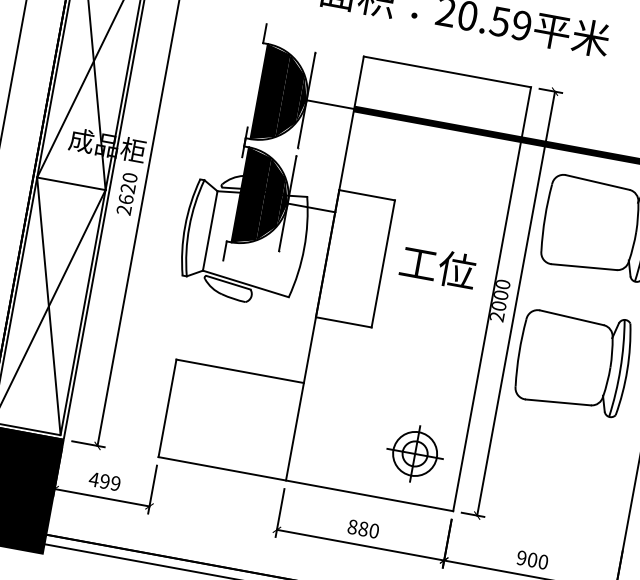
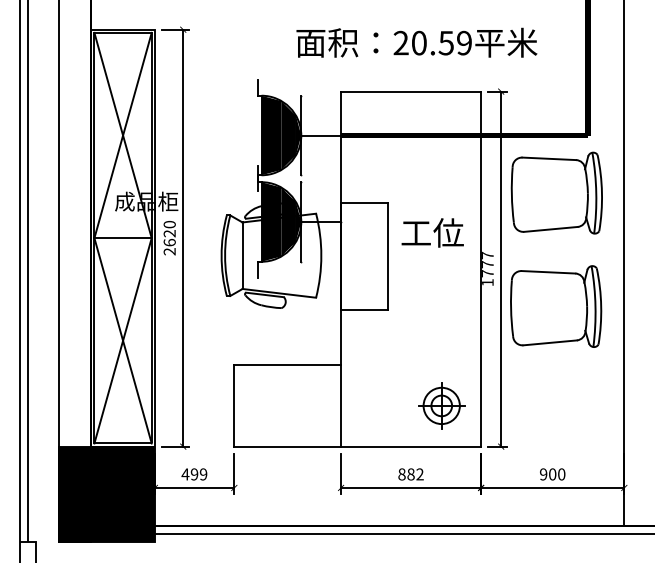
text: (438, 266) -> (432, 232), moved
text: (499, 299) -> (487, 268), 2000 -> 1777
text: (373, 530) -> (419, 474), 880 -> 882

